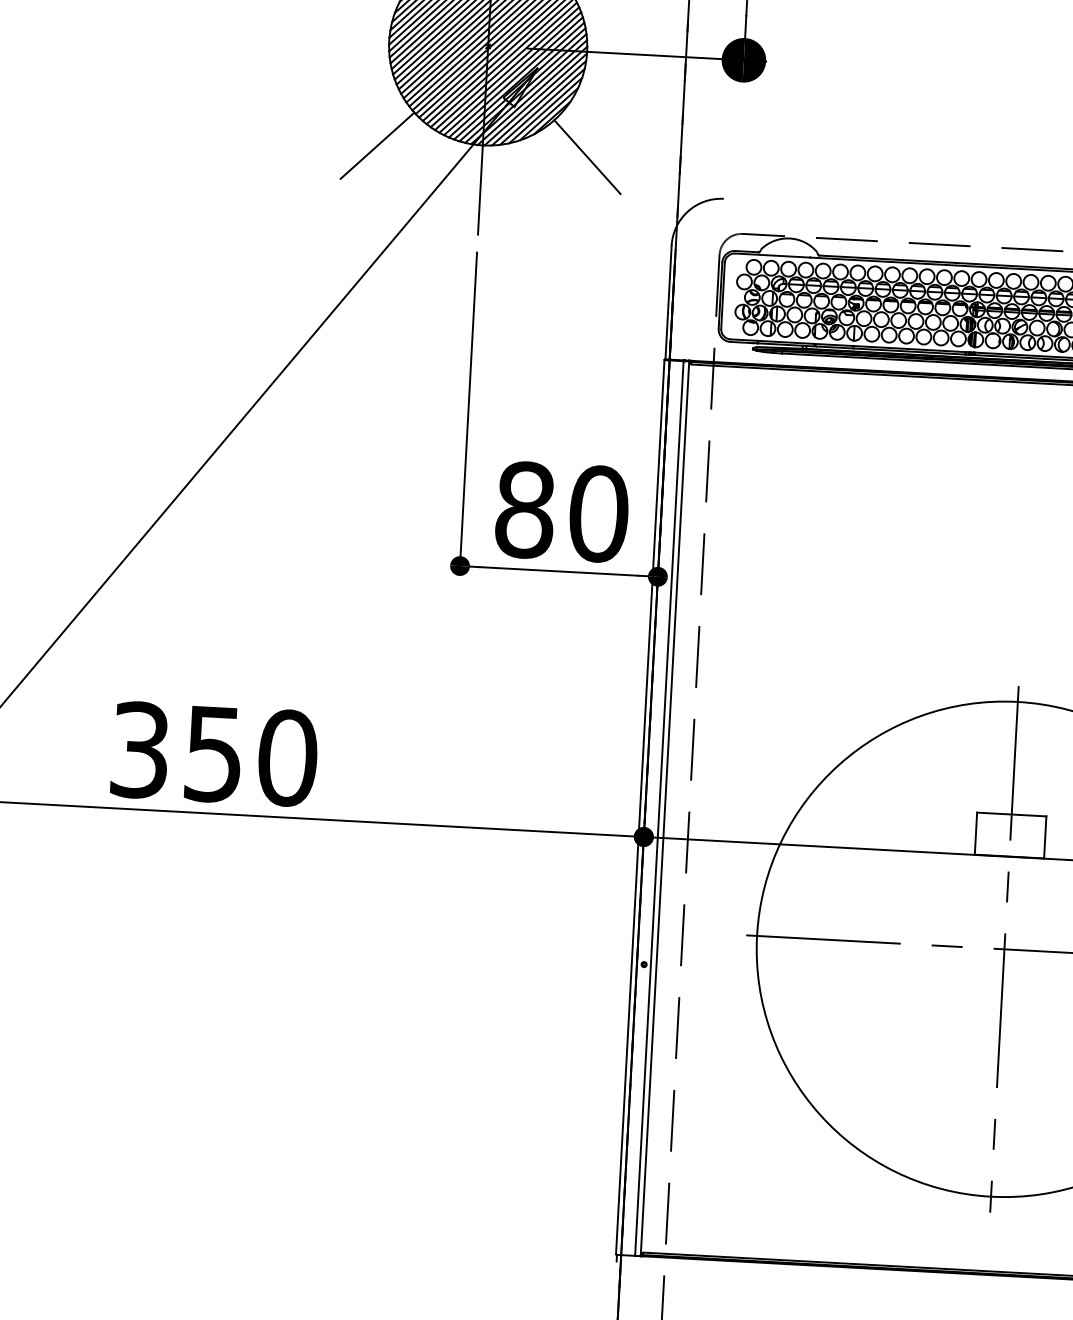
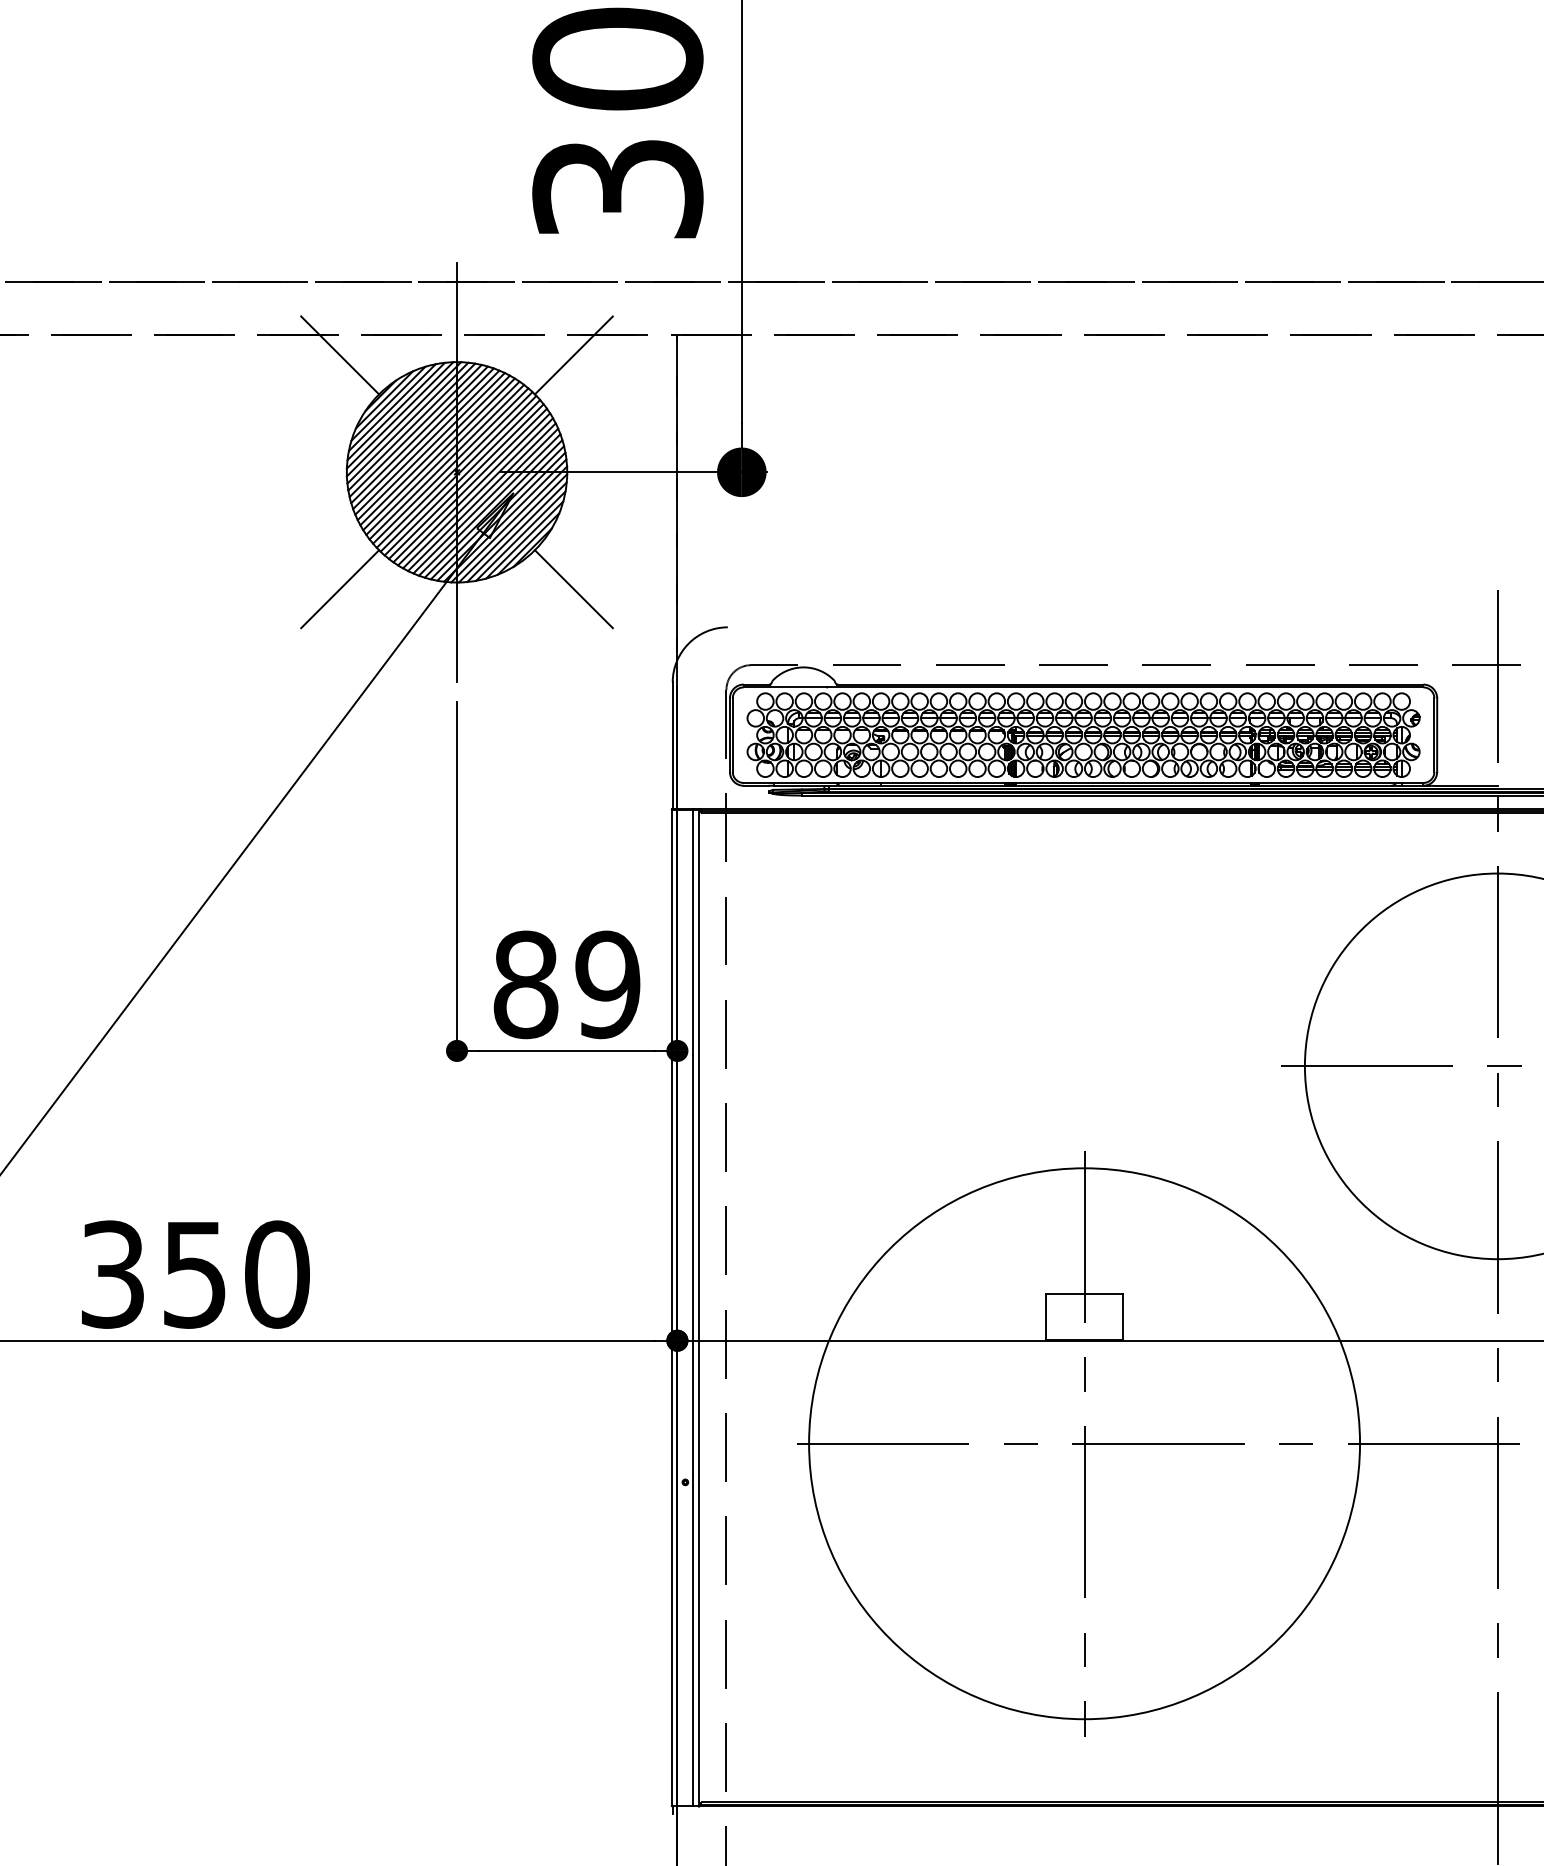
text: (598, 513) -> (607, 984), 80 -> 89

